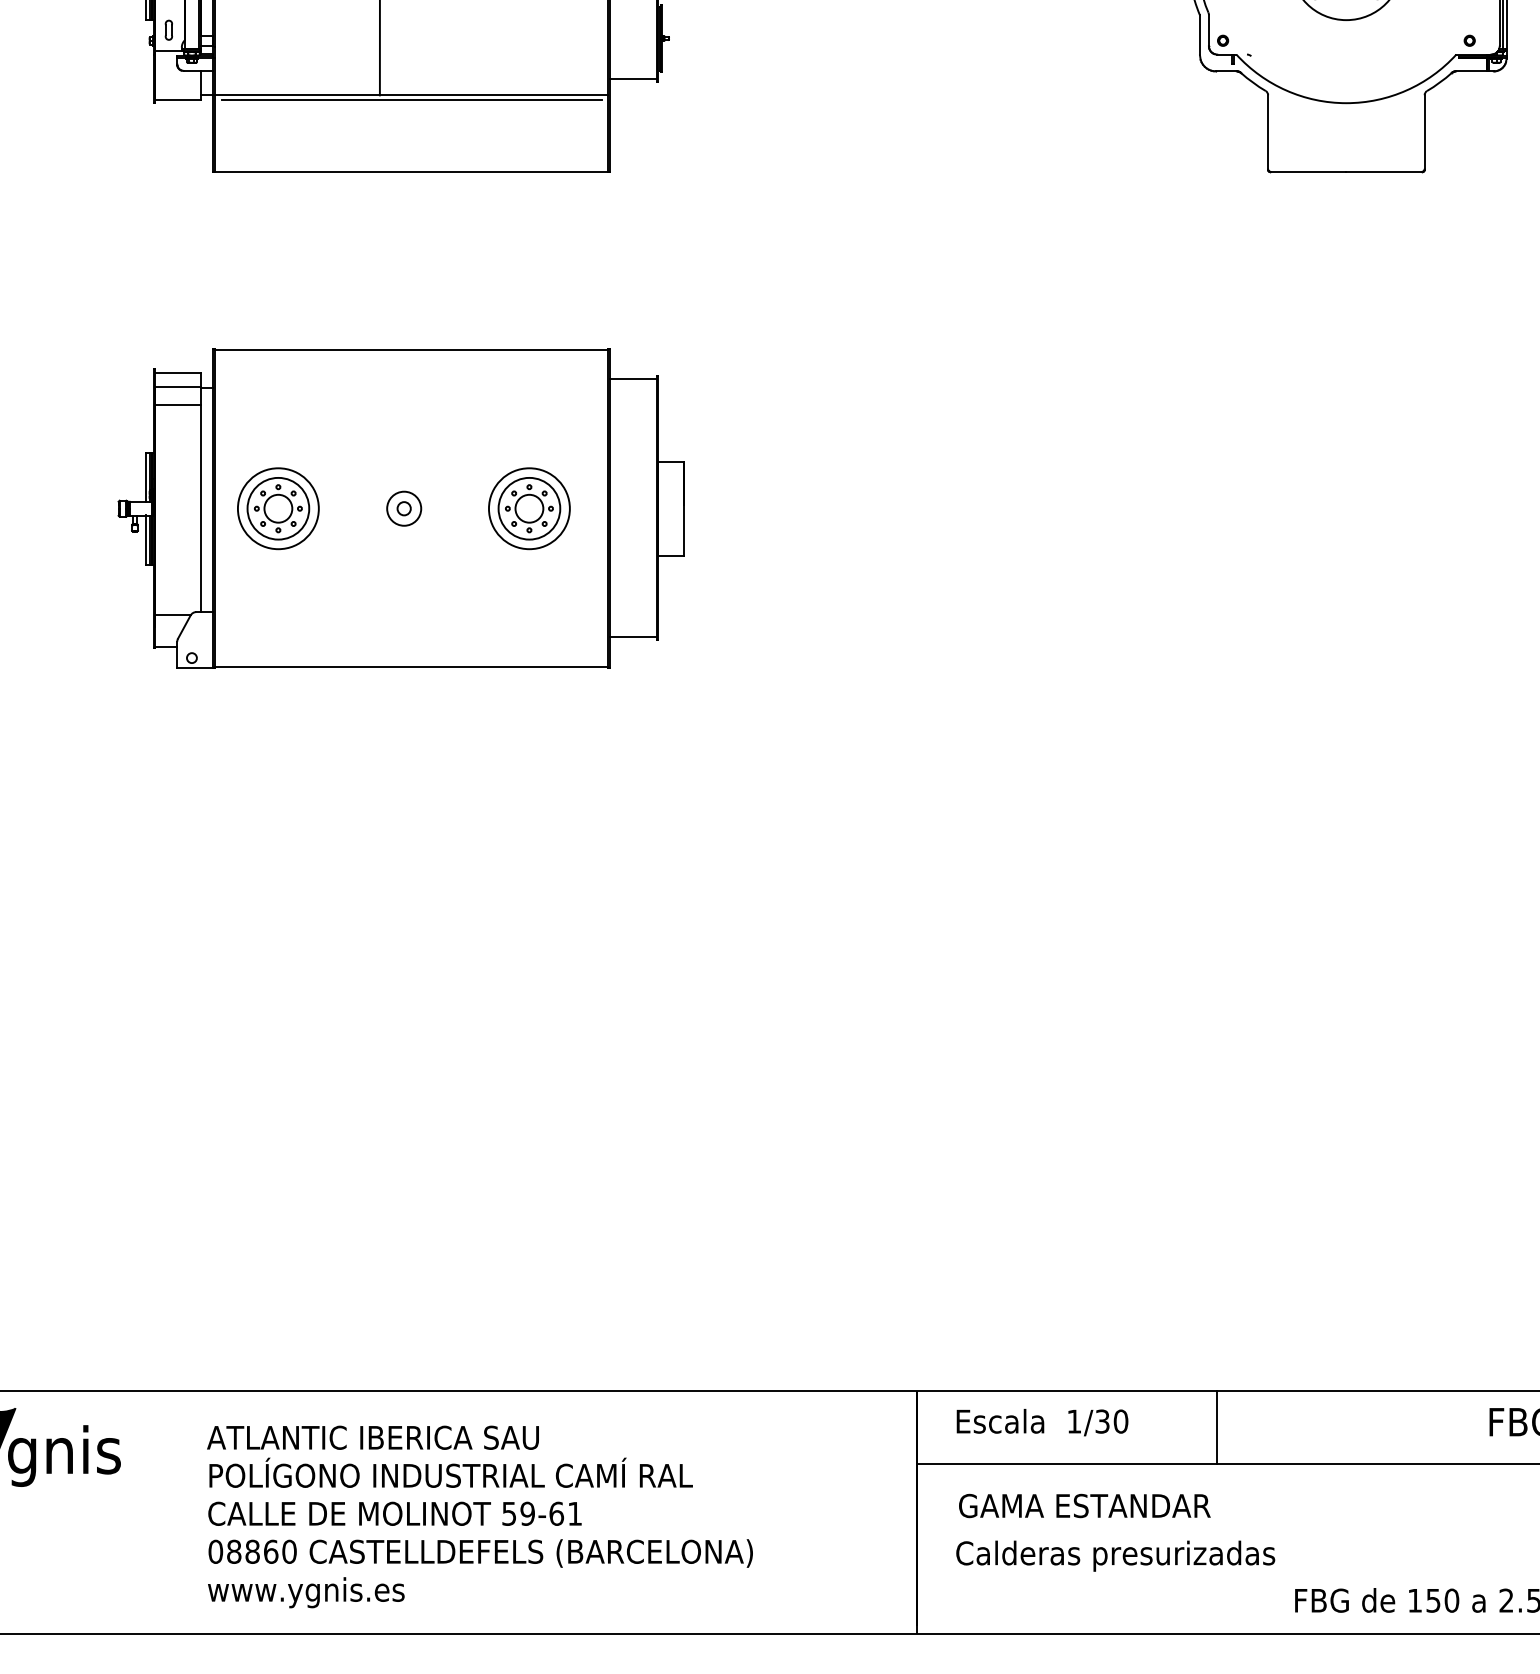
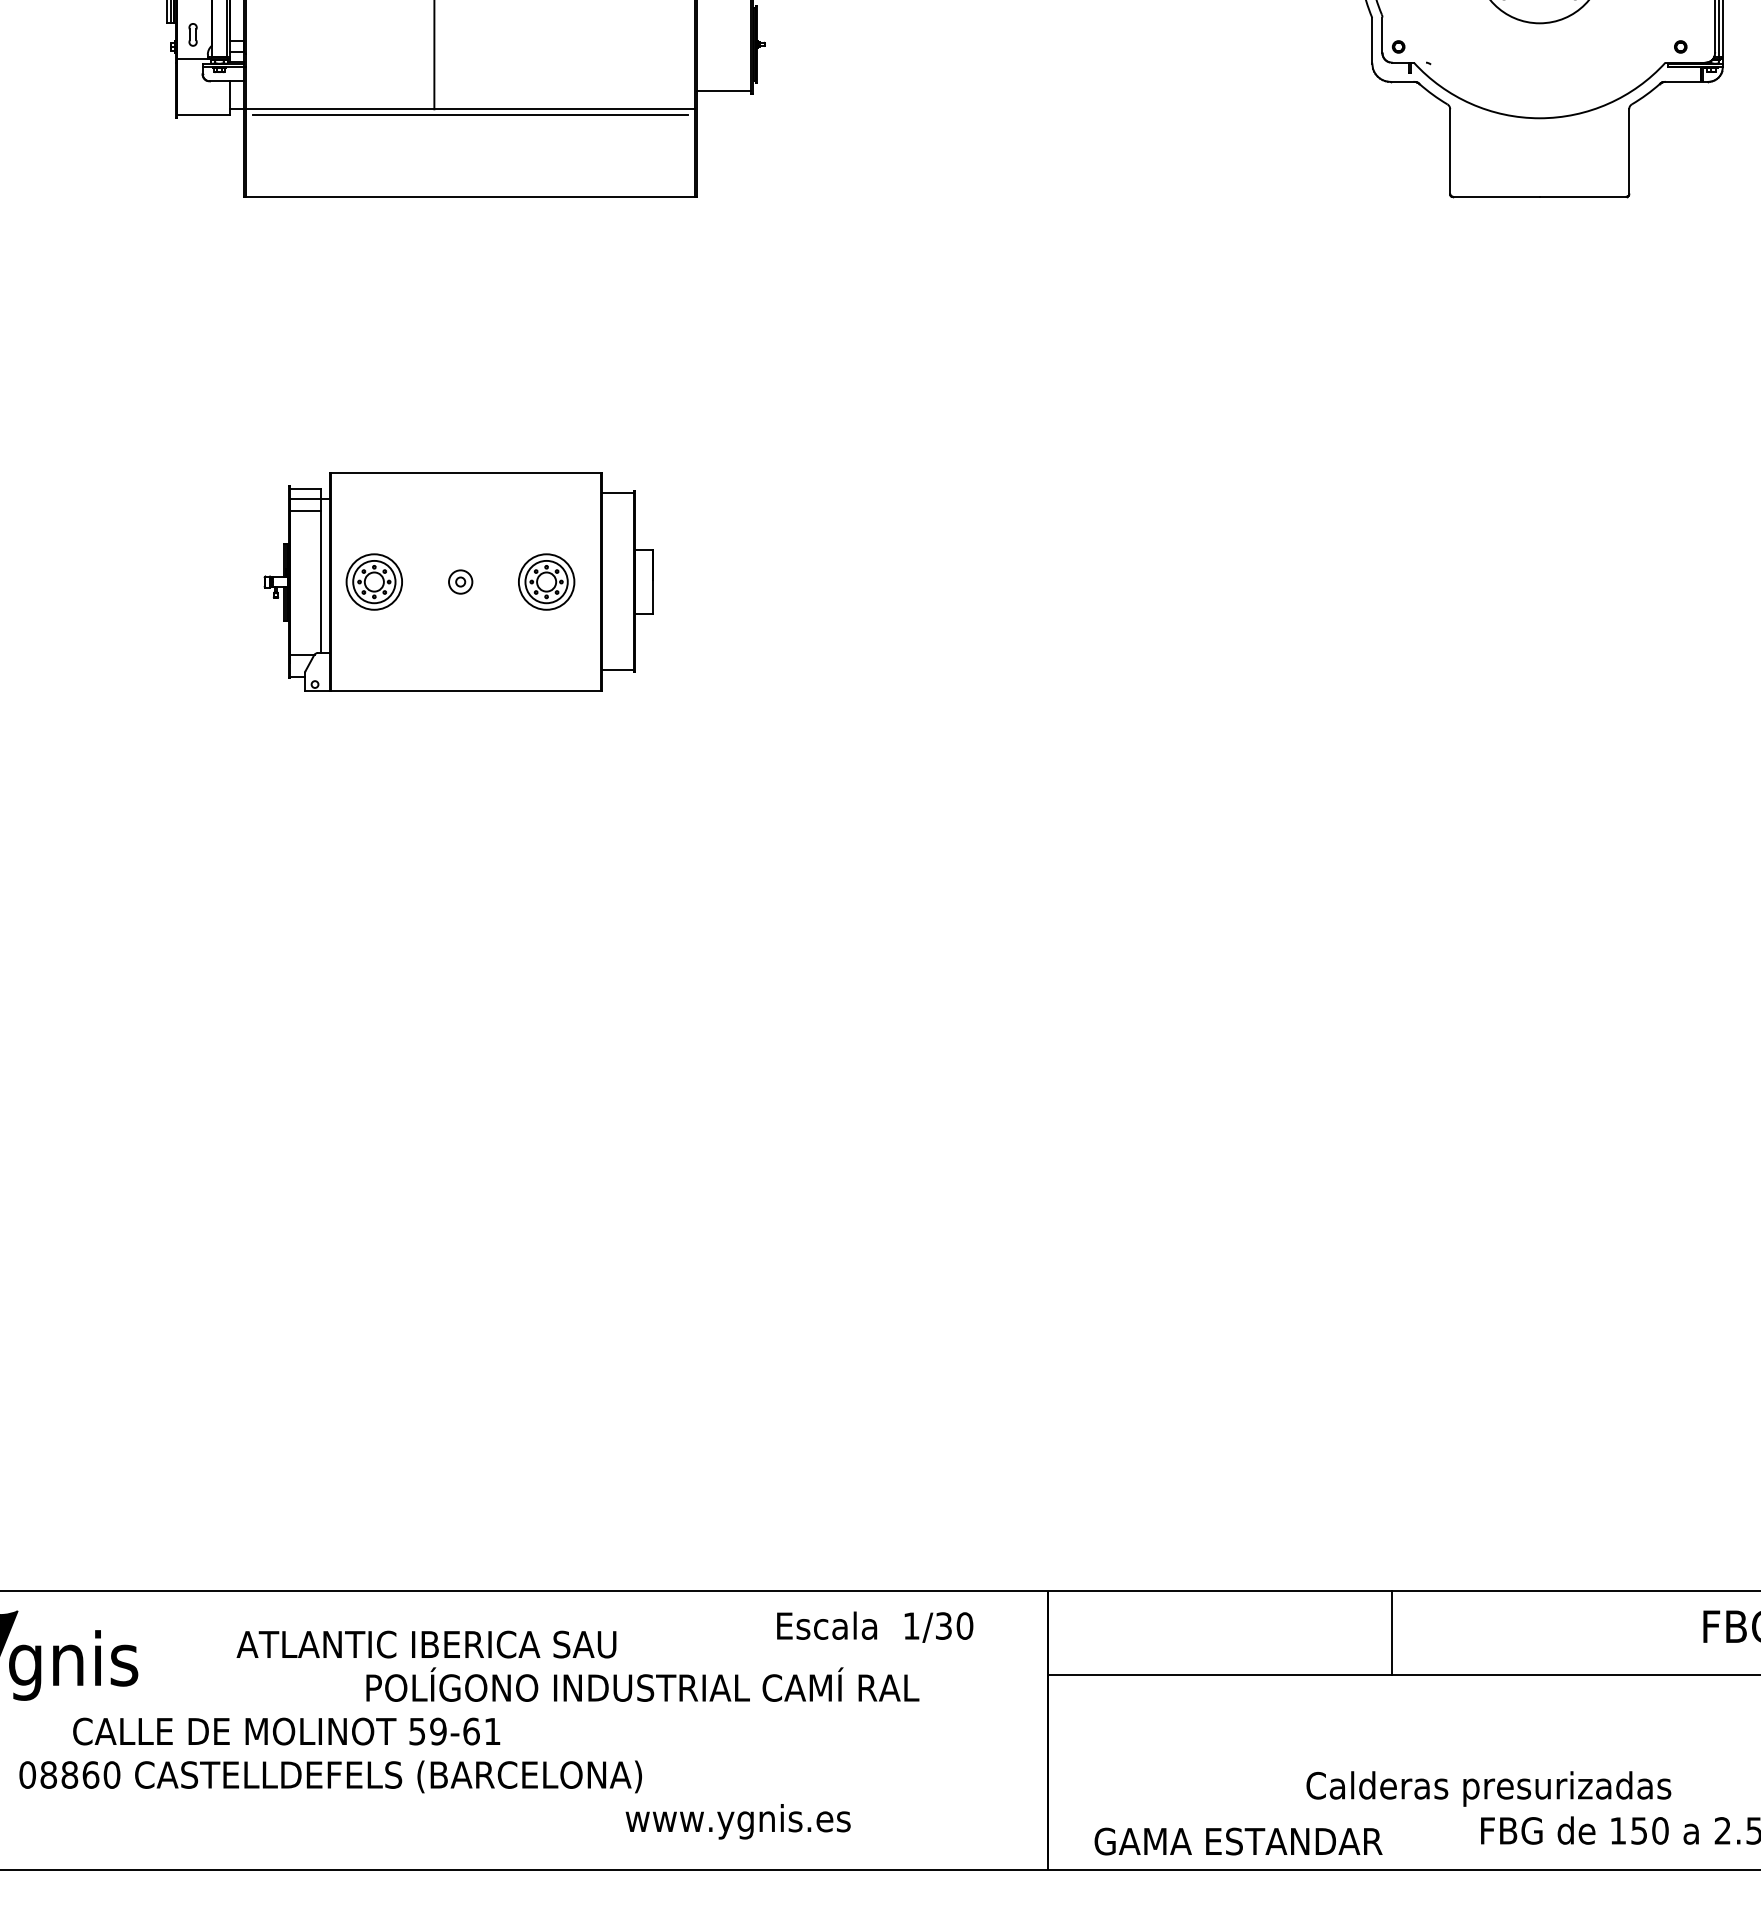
part: (401, 508) -> (458, 581), size x0.6
text: (1042, 1421) -> (875, 1626), moved
text: (450, 1472) -> (642, 1684), moved
text: (1084, 1505) -> (1238, 1841), moved
text: (394, 1513) -> (286, 1731), moved
text: (480, 1553) -> (330, 1776), moved
text: (1115, 1555) -> (1488, 1788), moved
text: (305, 1592) -> (737, 1821), moved

